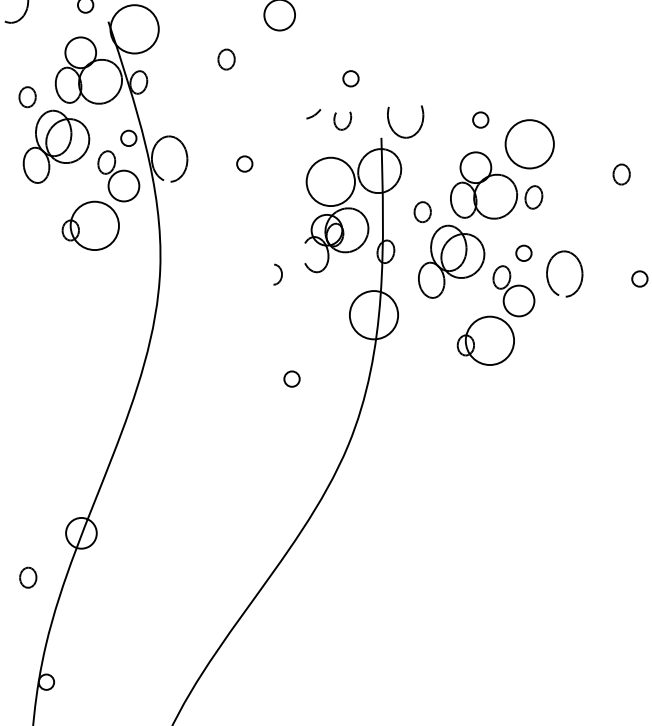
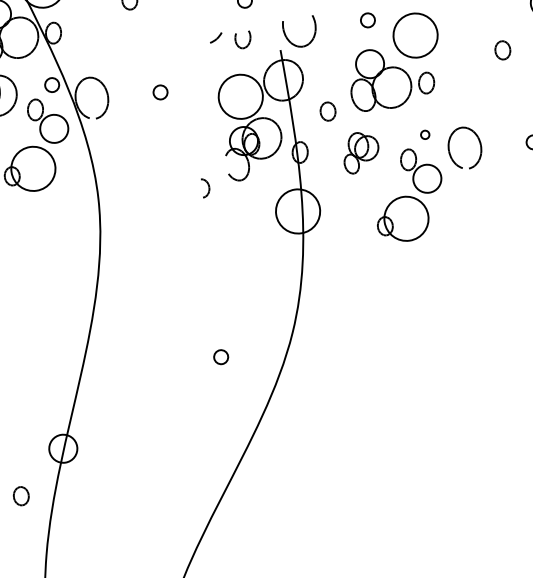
circle: (523, 252) -> (424, 134), size x0.6
part: (451, 261) -> (360, 152), size x0.6
circle: (291, 378) -> (220, 356), moved

